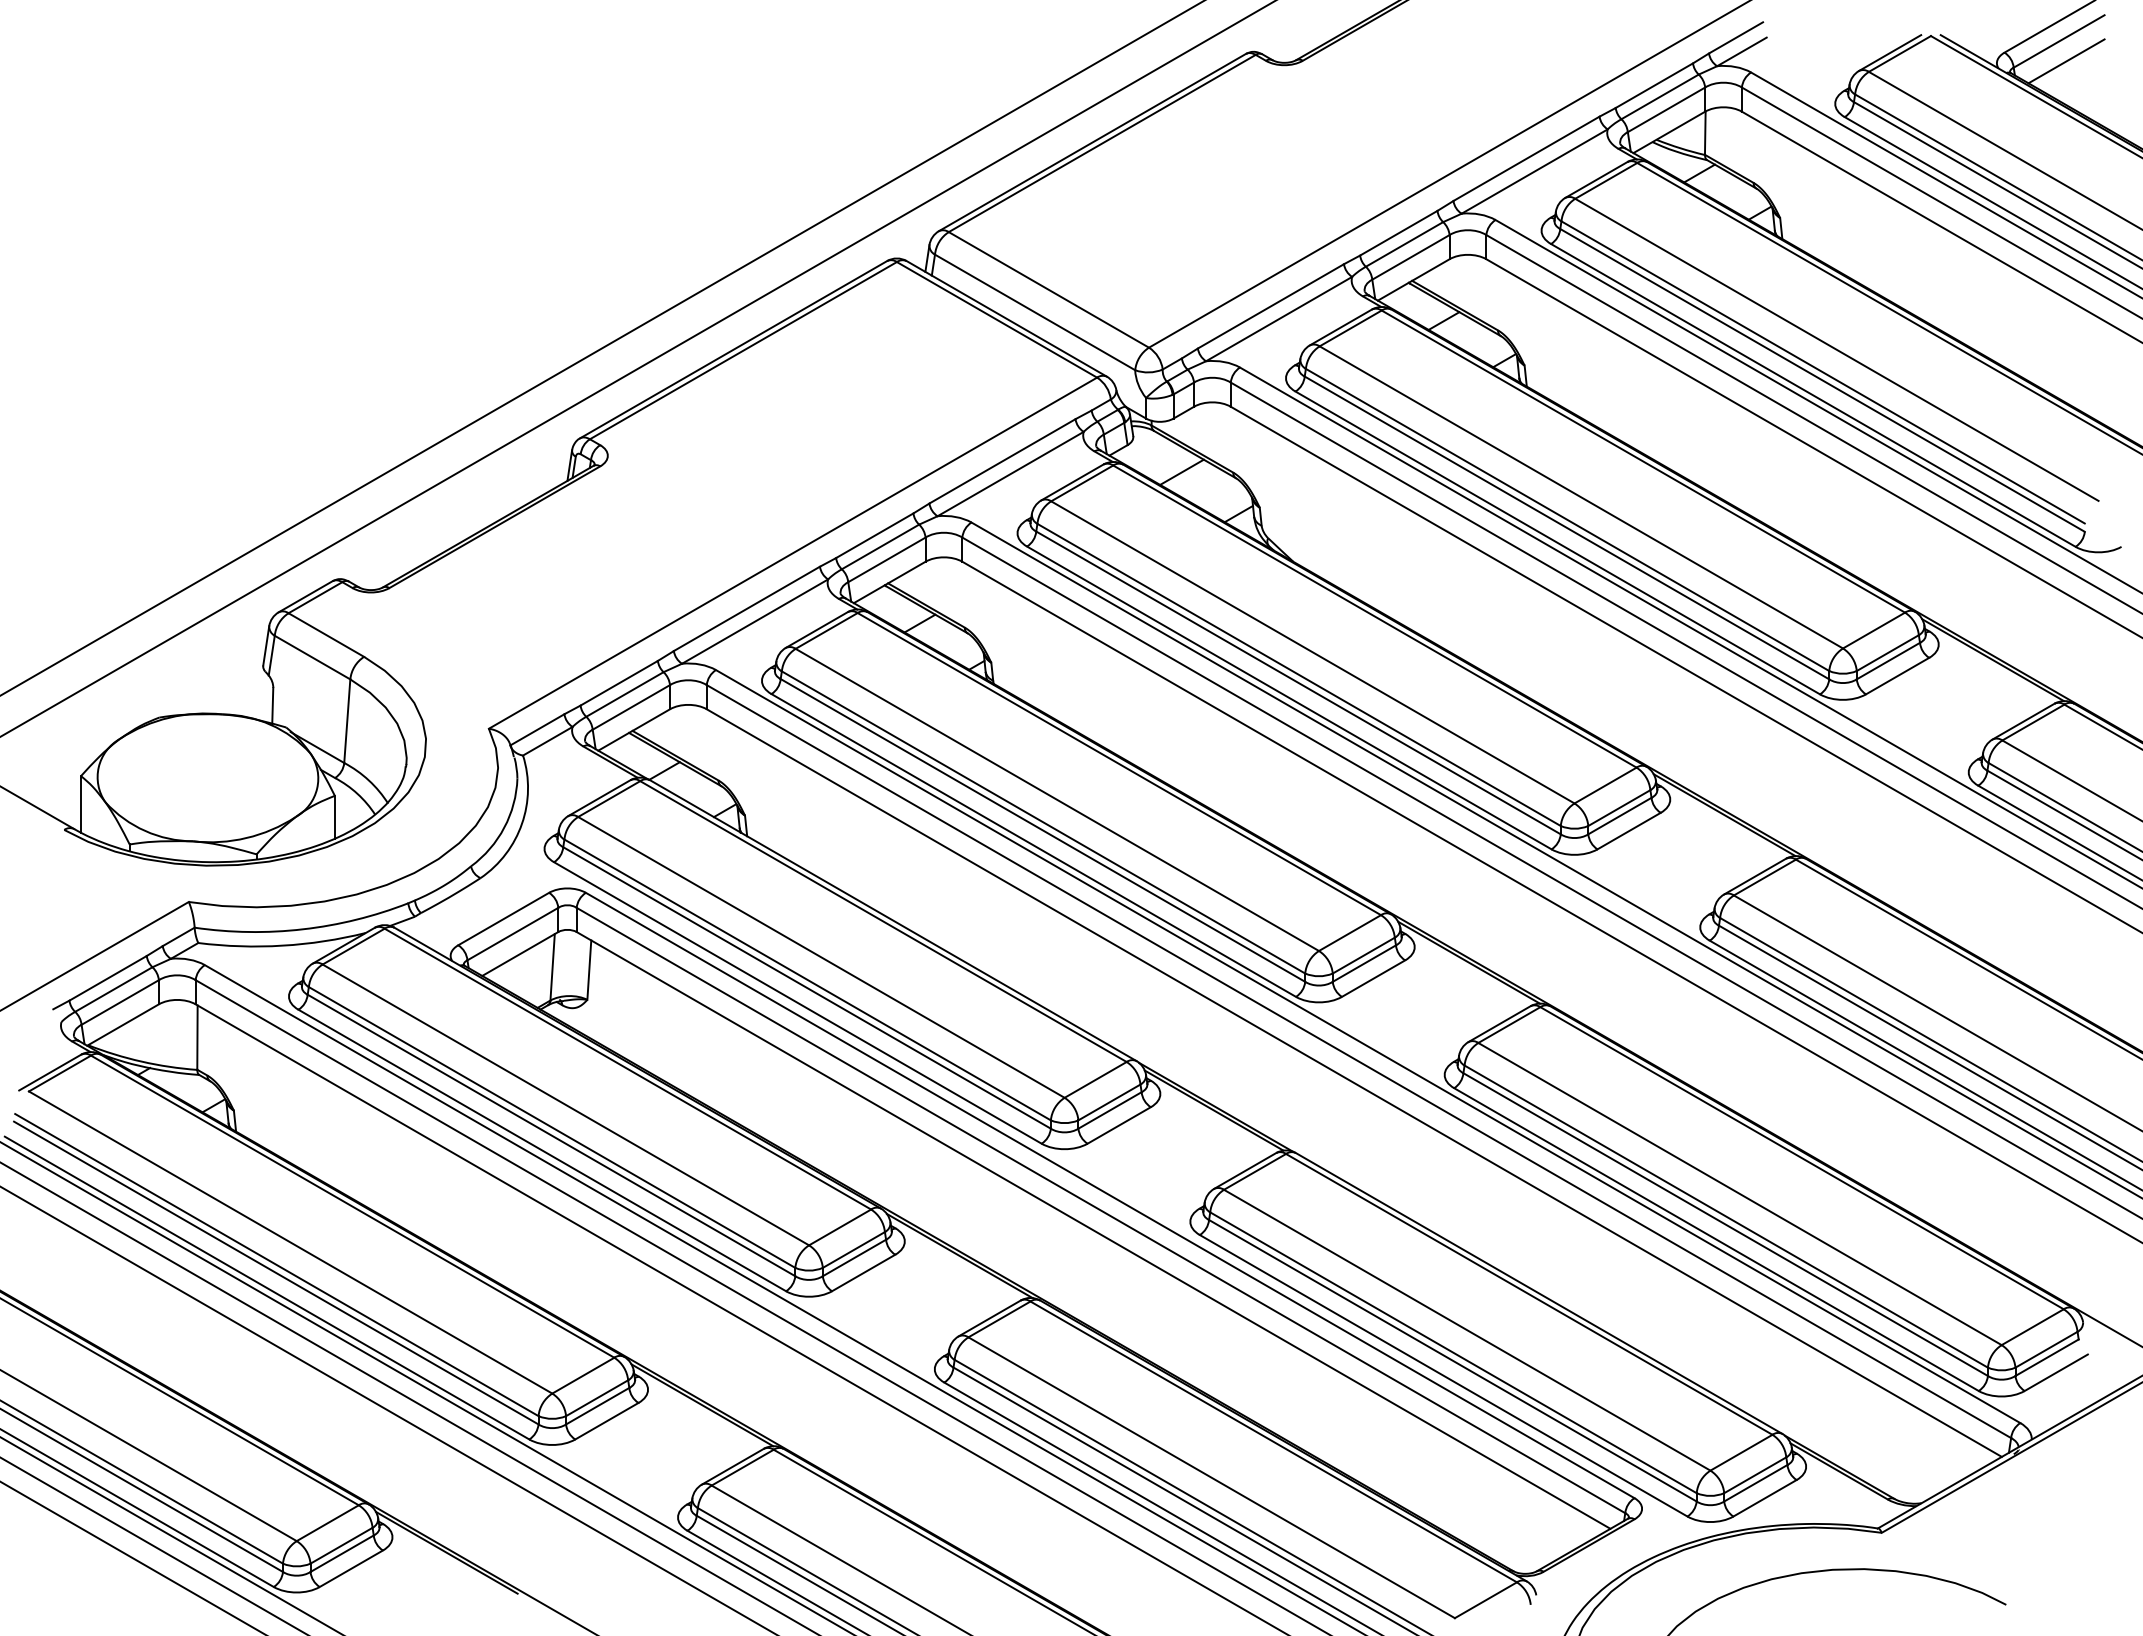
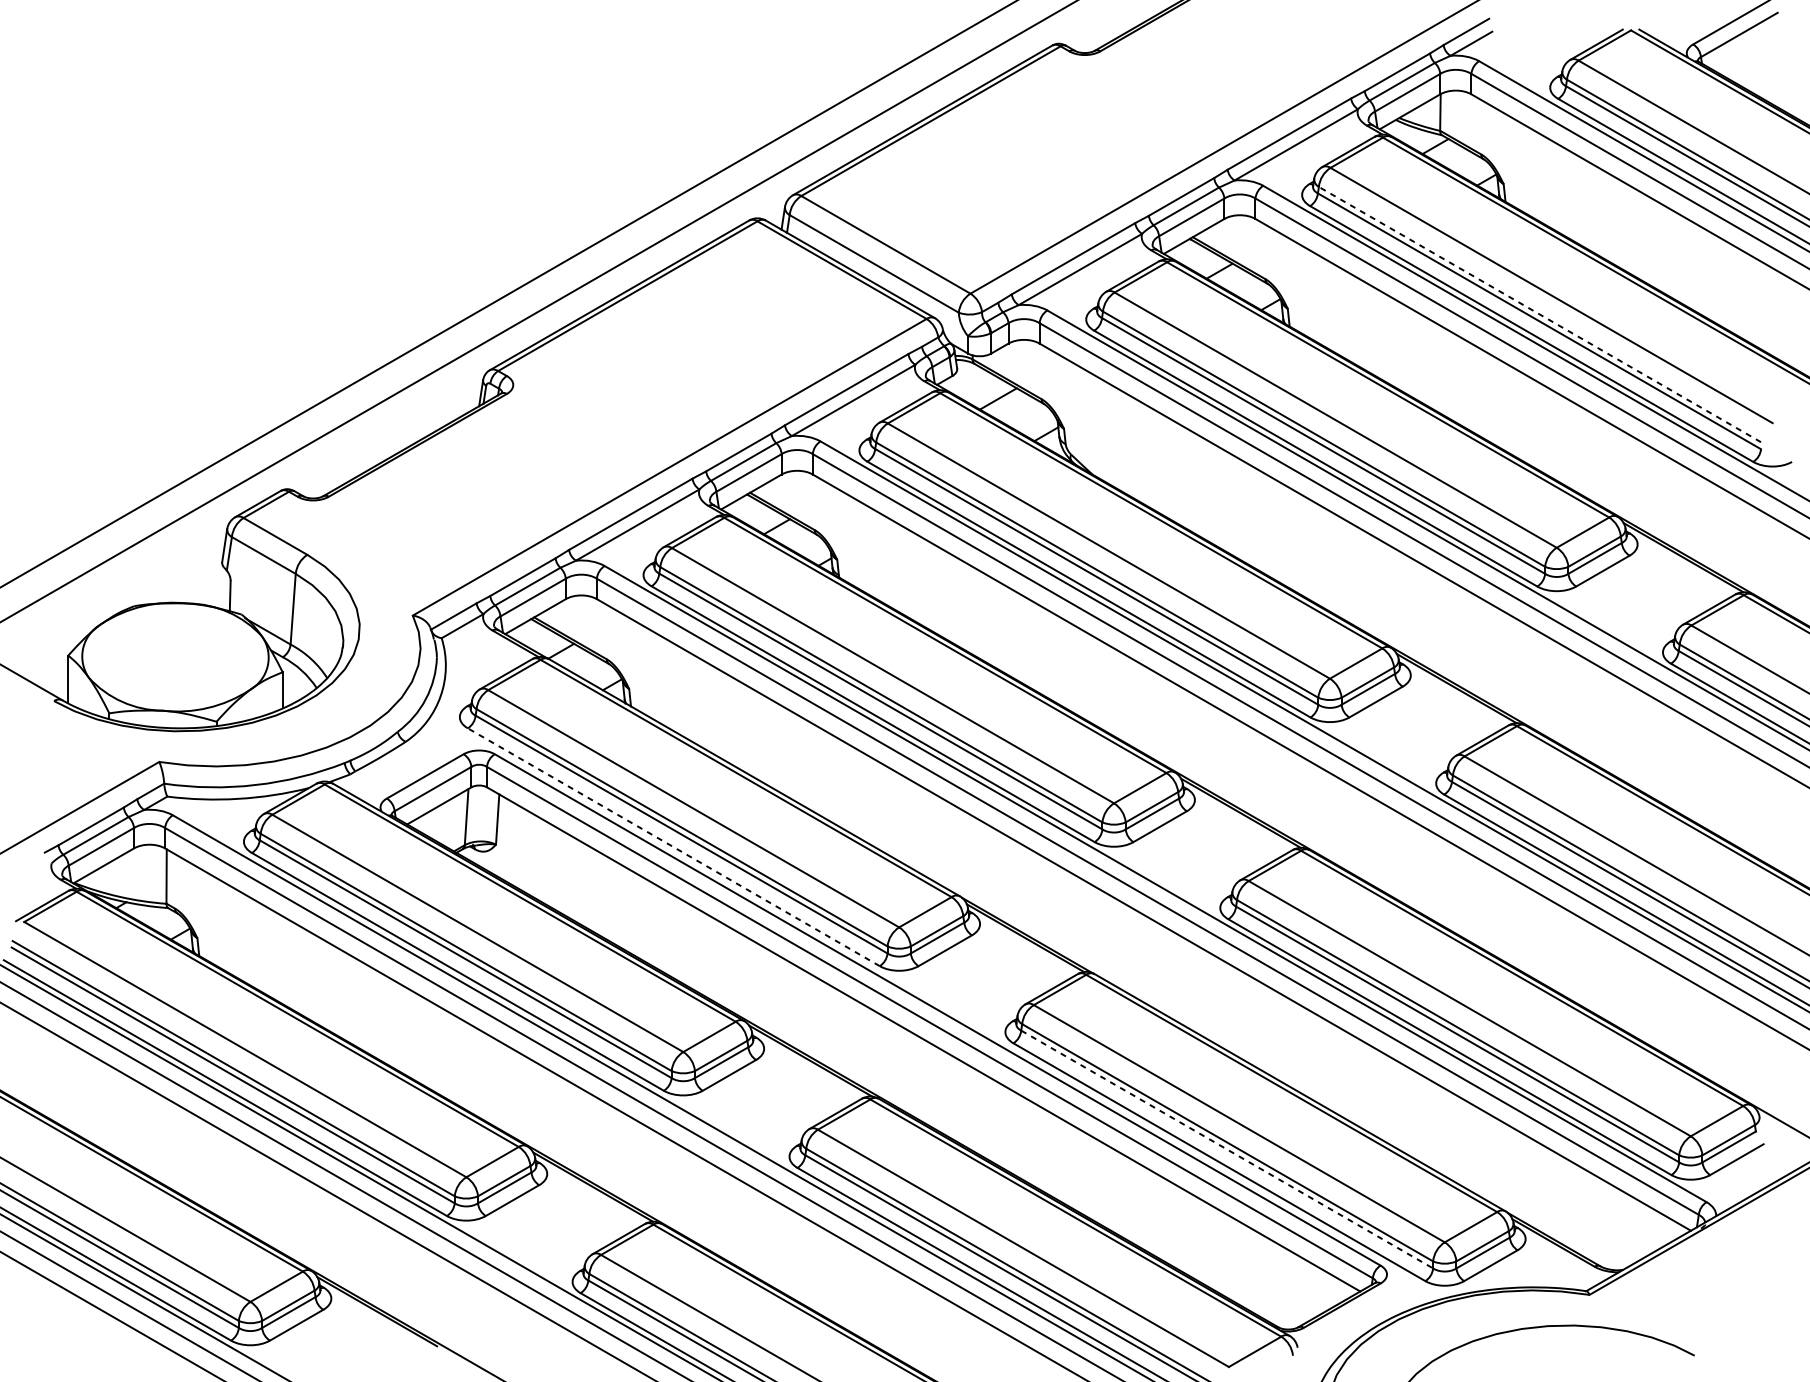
line: (2066, 61) -> (1745, 51), removed
line: (1822, 372) -> (1539, 314), solid -> dashed
line: (797, 1002) -> (673, 846), solid -> dashed
line: (1452, 1360) -> (1226, 1149), solid -> dashed

